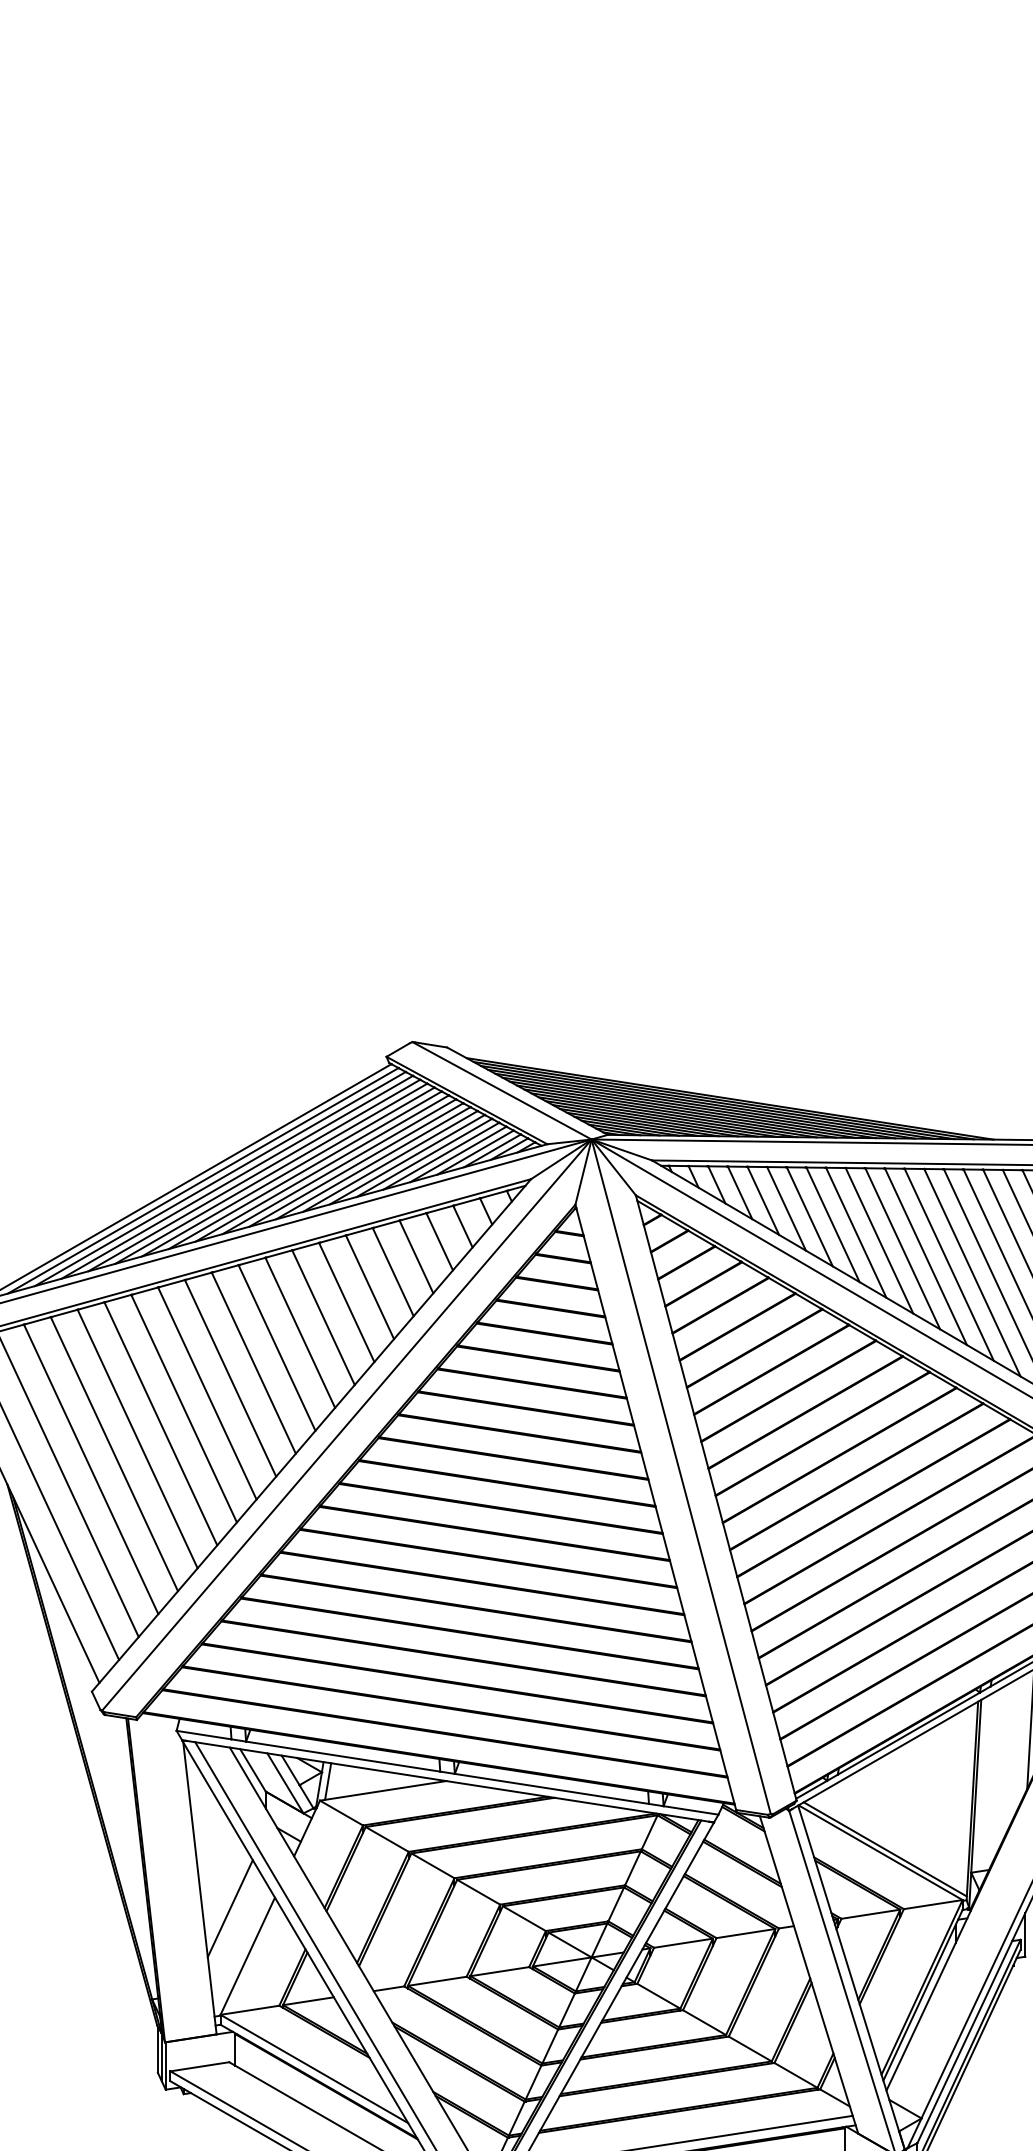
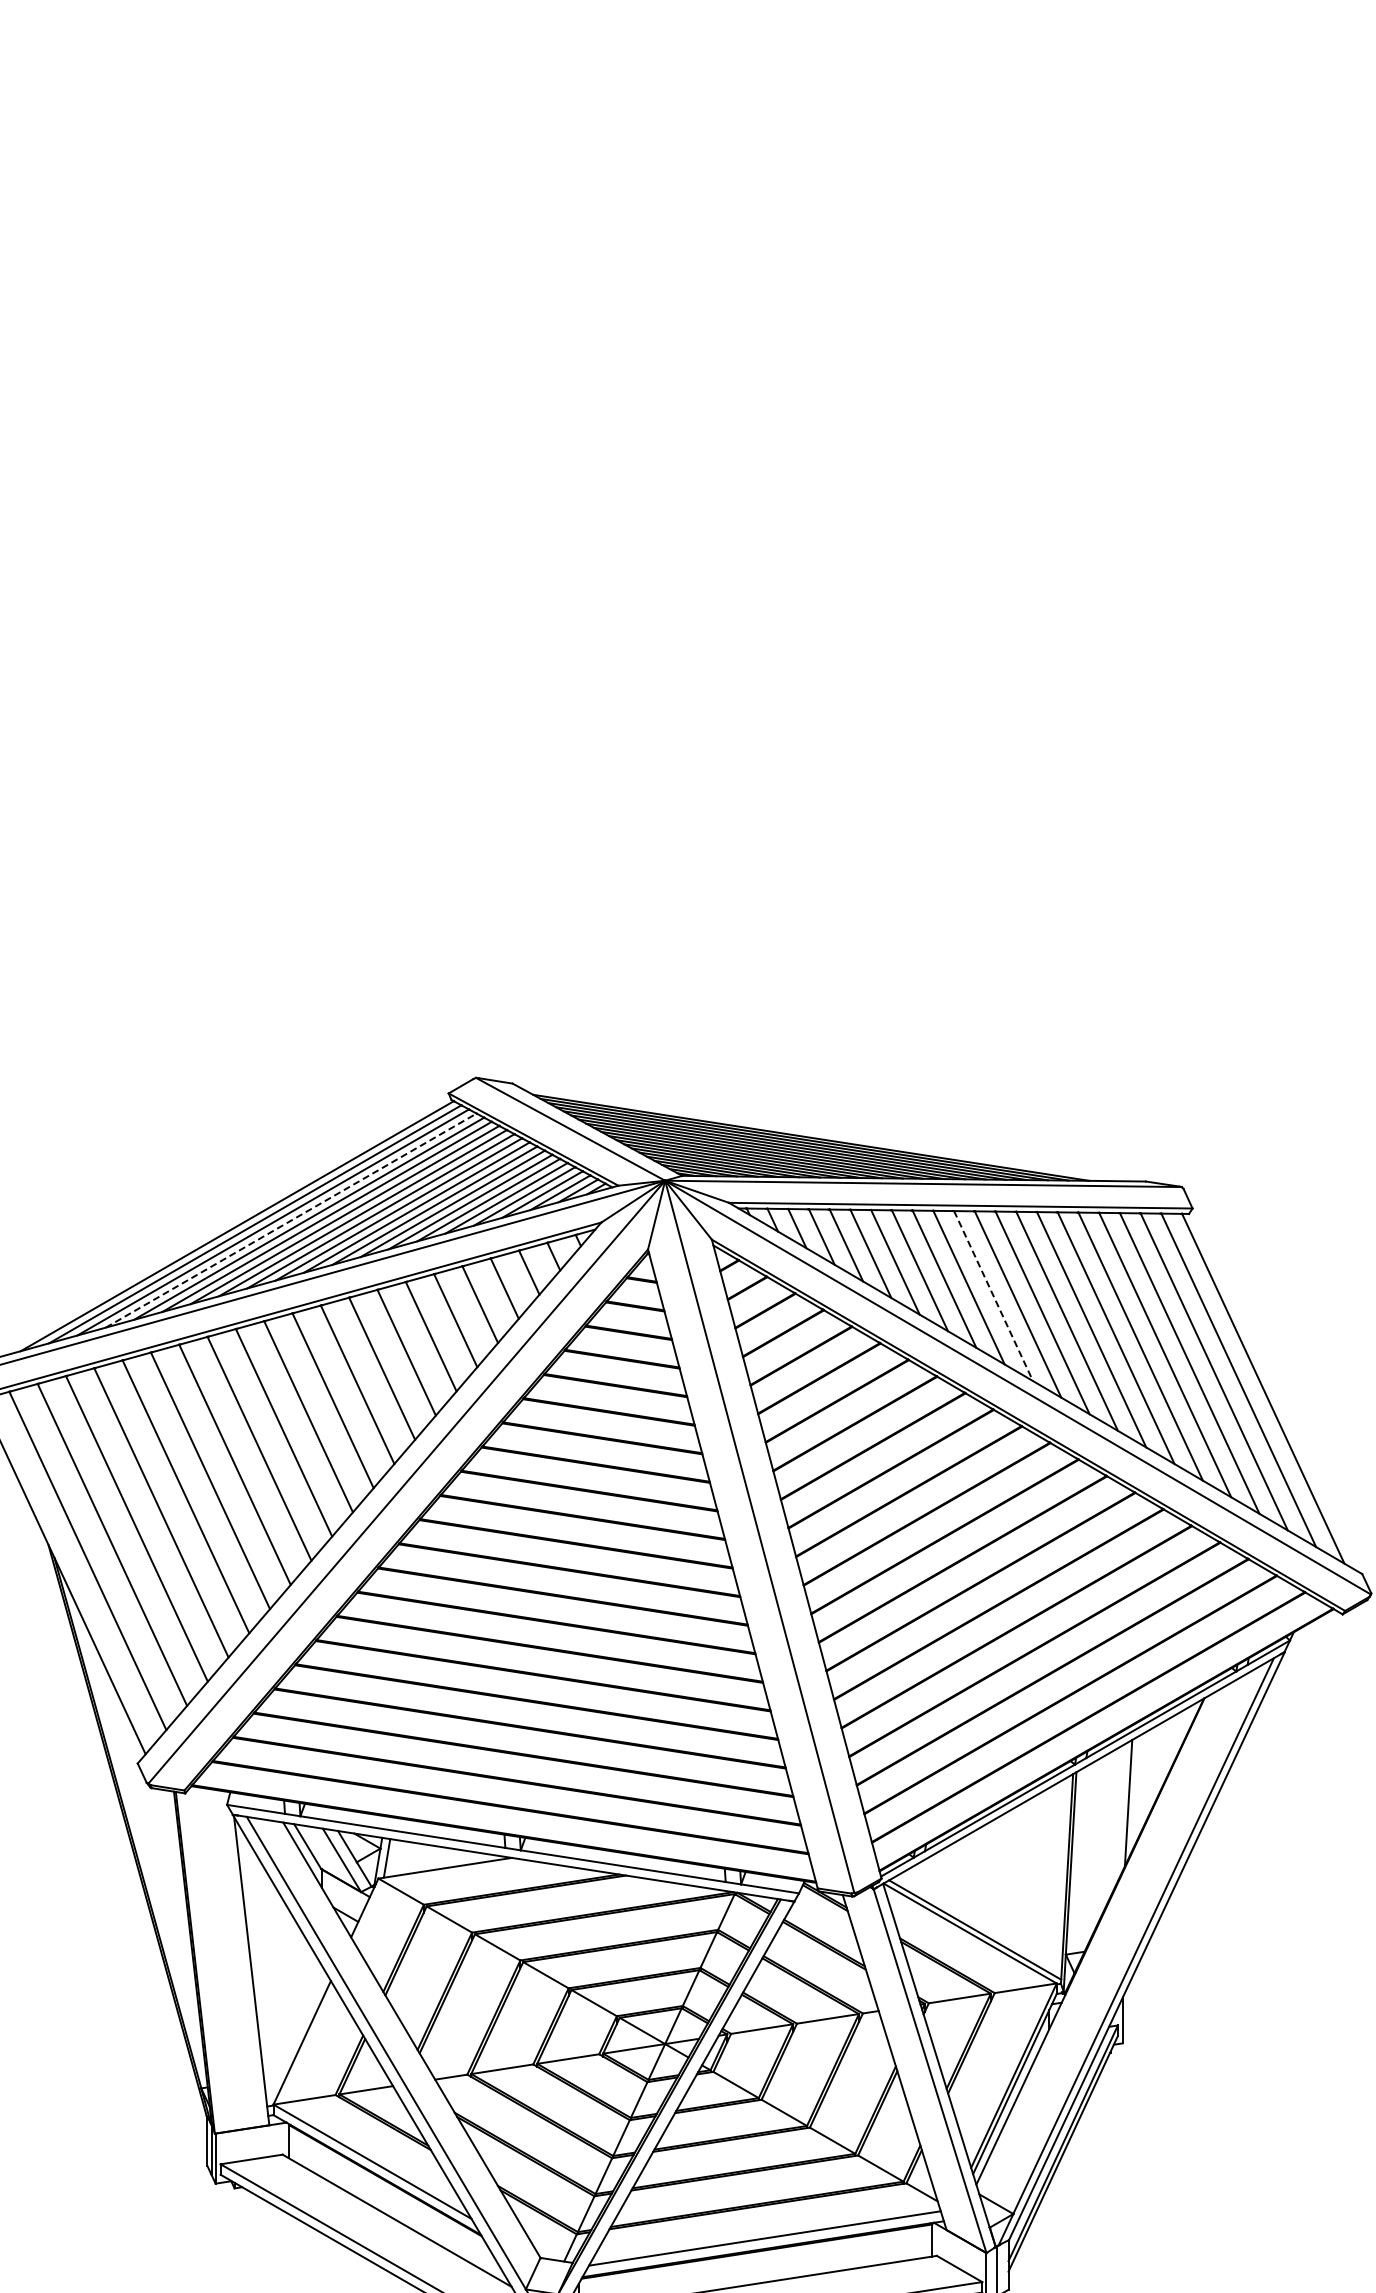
line: (237, 1177) -> (291, 1220), solid -> dashed
line: (902, 1249) -> (993, 1296), solid -> dashed
line: (230, 1908) -> (283, 1992), removed

